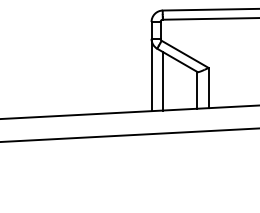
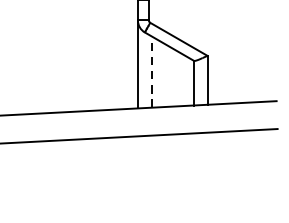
line: (162, 80) -> (151, 71), solid -> dashed

